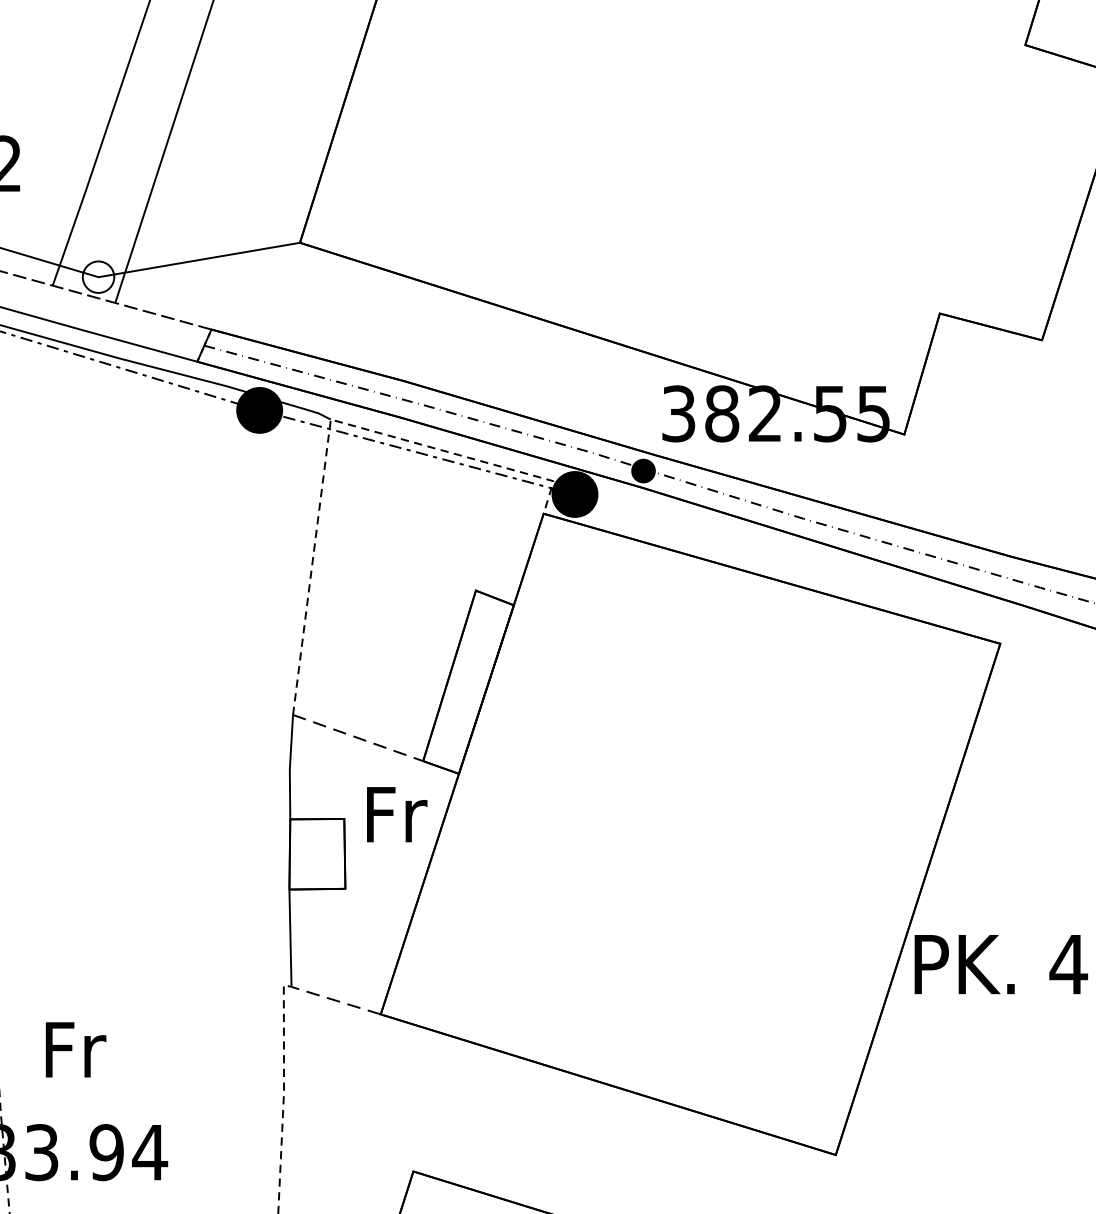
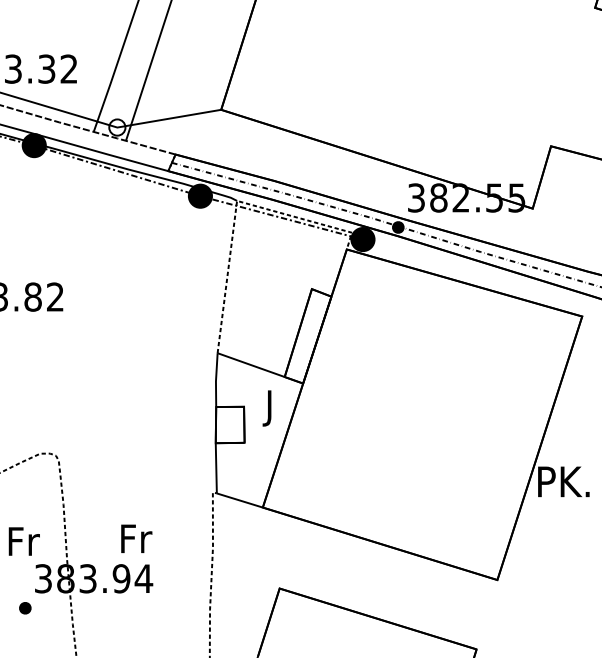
line: (358, 738) -> (251, 365), dashed -> solid
text: (395, 822) -> (270, 408), Fr -> J
line: (335, 1000) -> (239, 500), dashed -> solid
text: (75, 1049) -> (136, 538), moved

